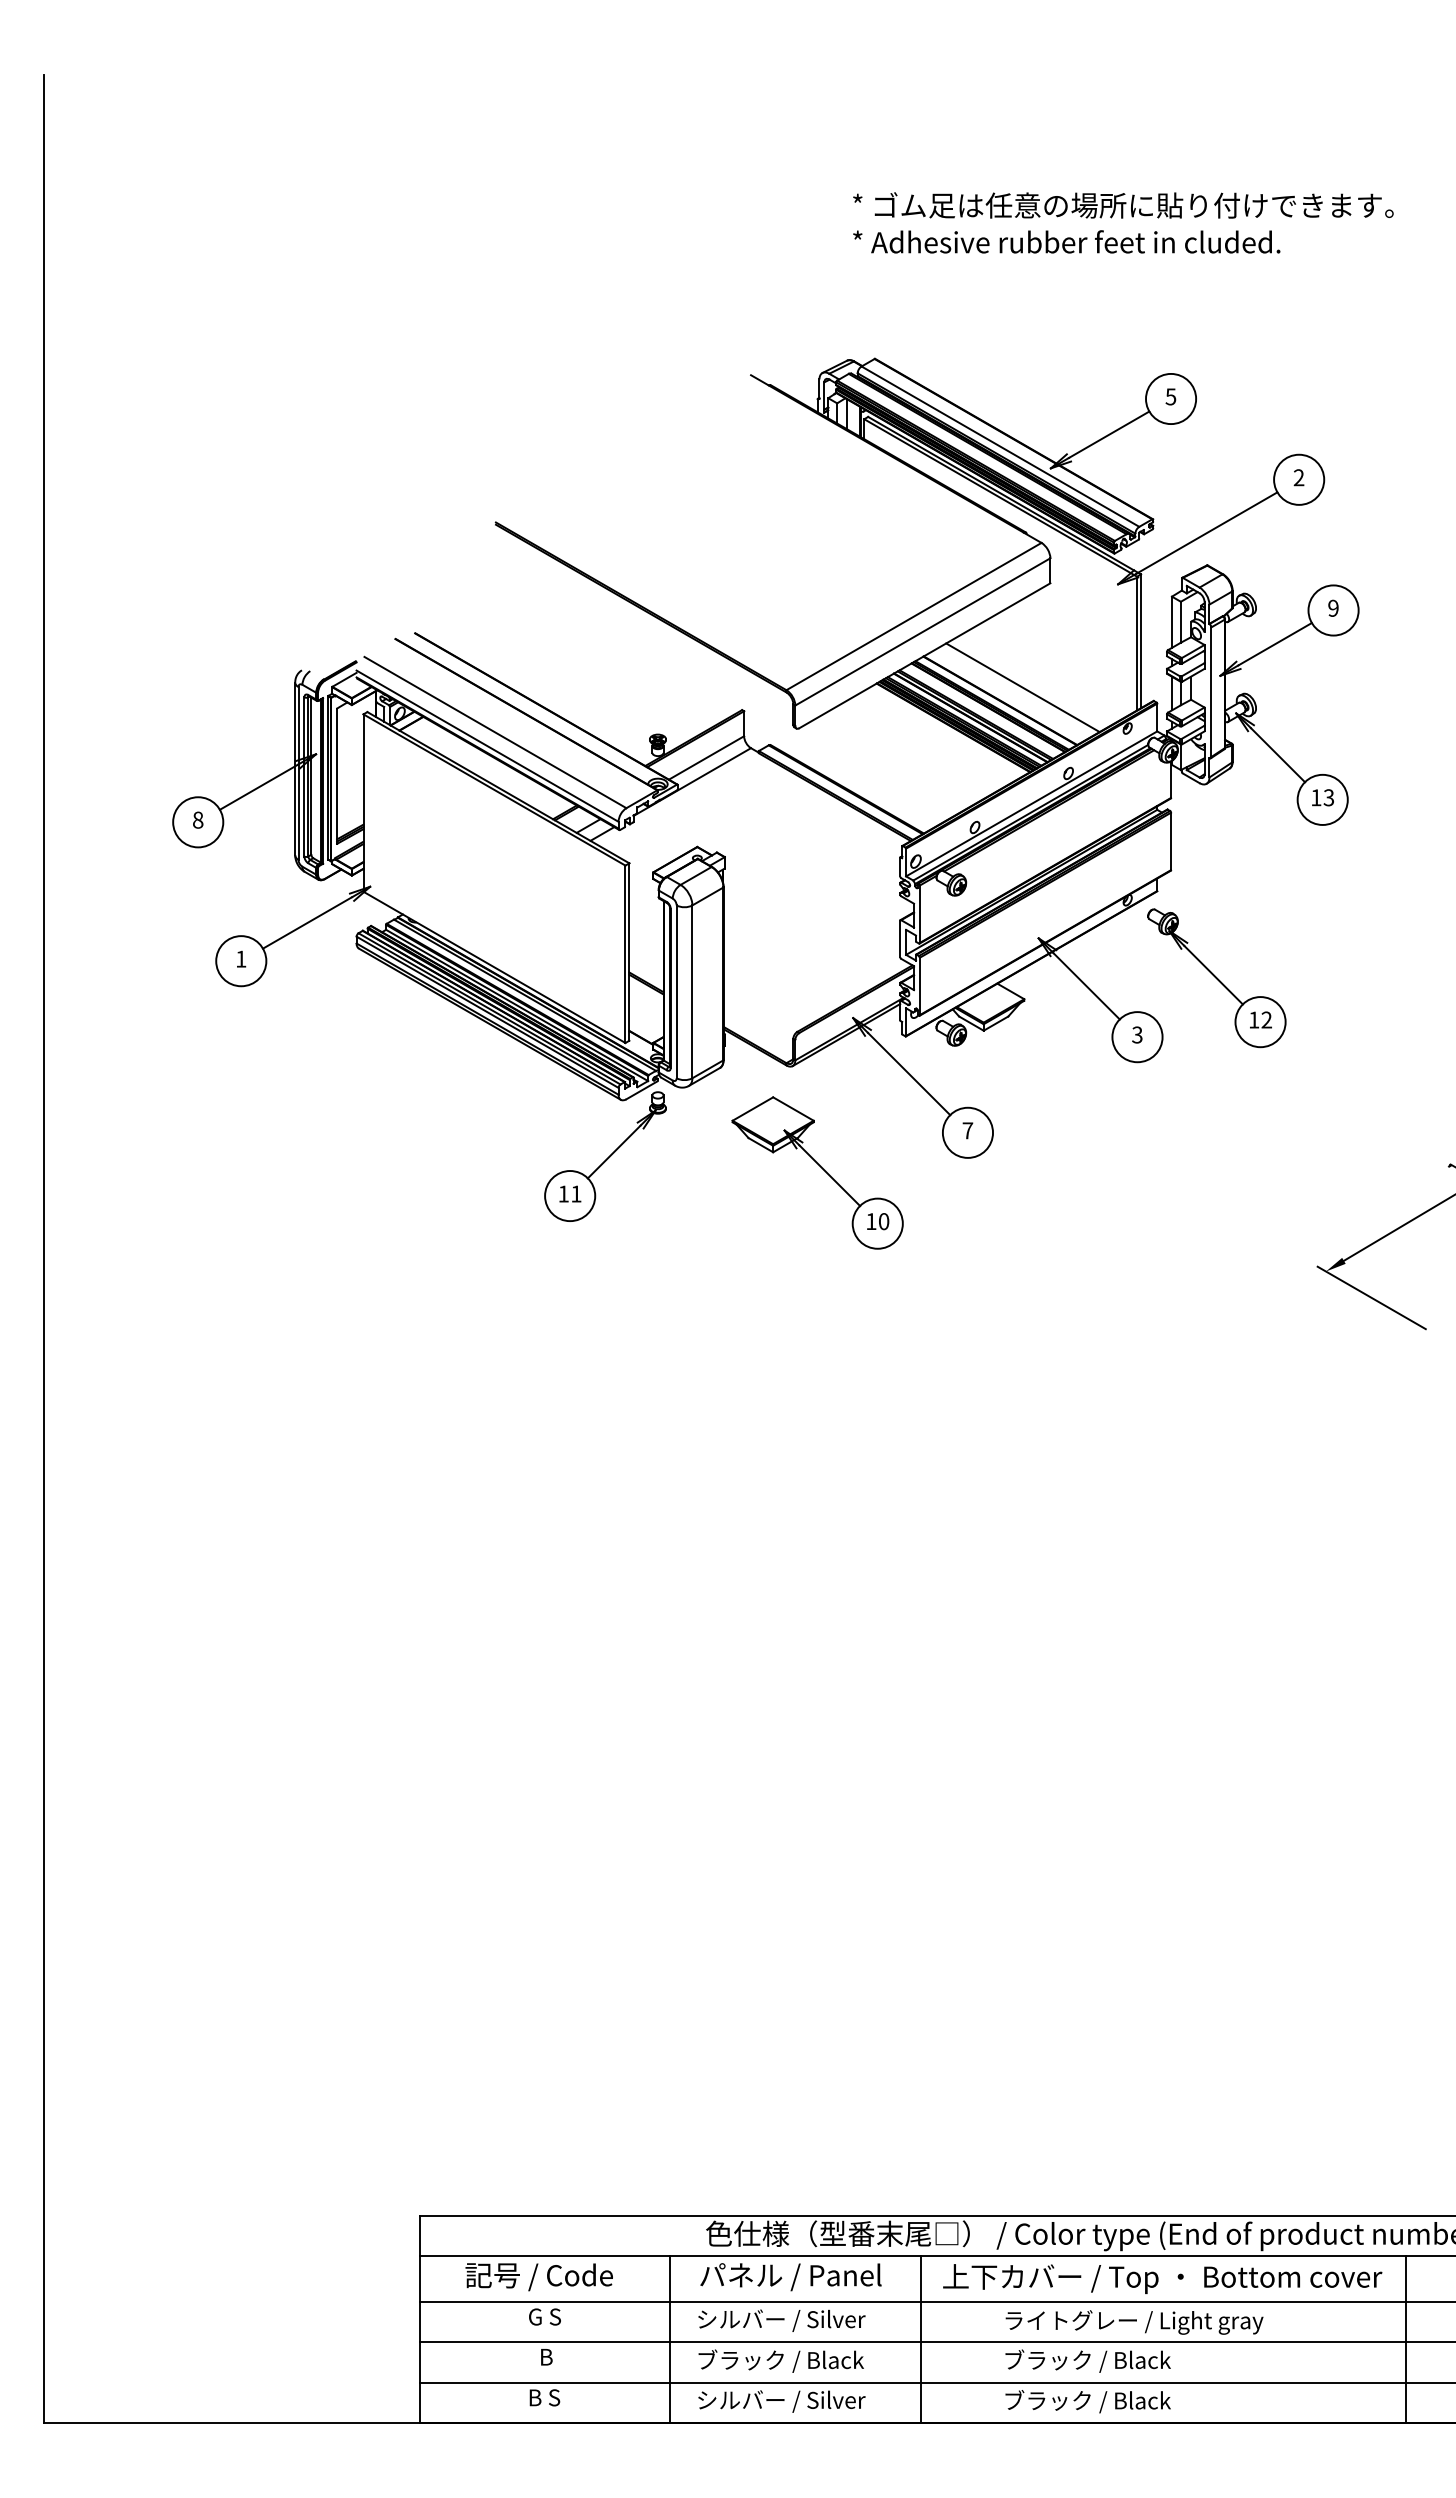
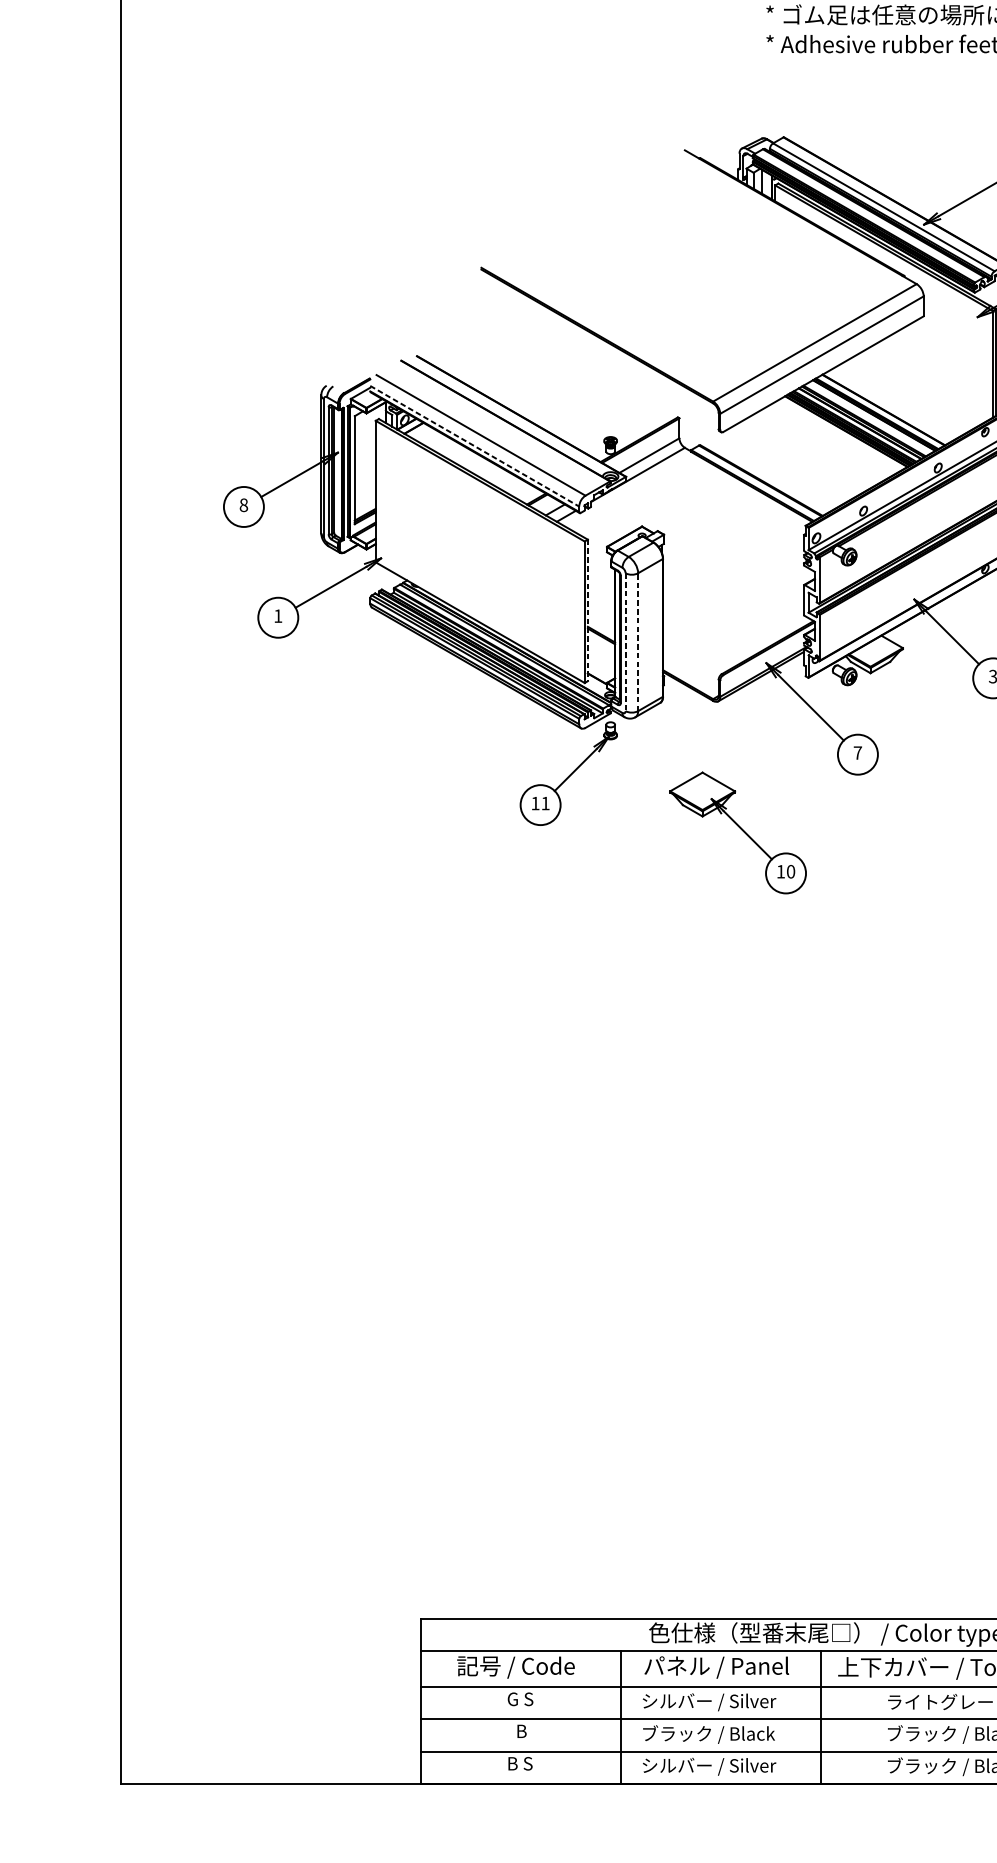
line: (1022, 687) -> (901, 399), removed
line: (488, 746) -> (475, 446), solid -> dashed
line: (629, 952) -> (587, 610), solid -> dashed
line: (692, 991) -> (638, 641), solid -> dashed
line: (676, 992) -> (625, 642), solid -> dashed
part: (817, 1172) -> (737, 832), moved

